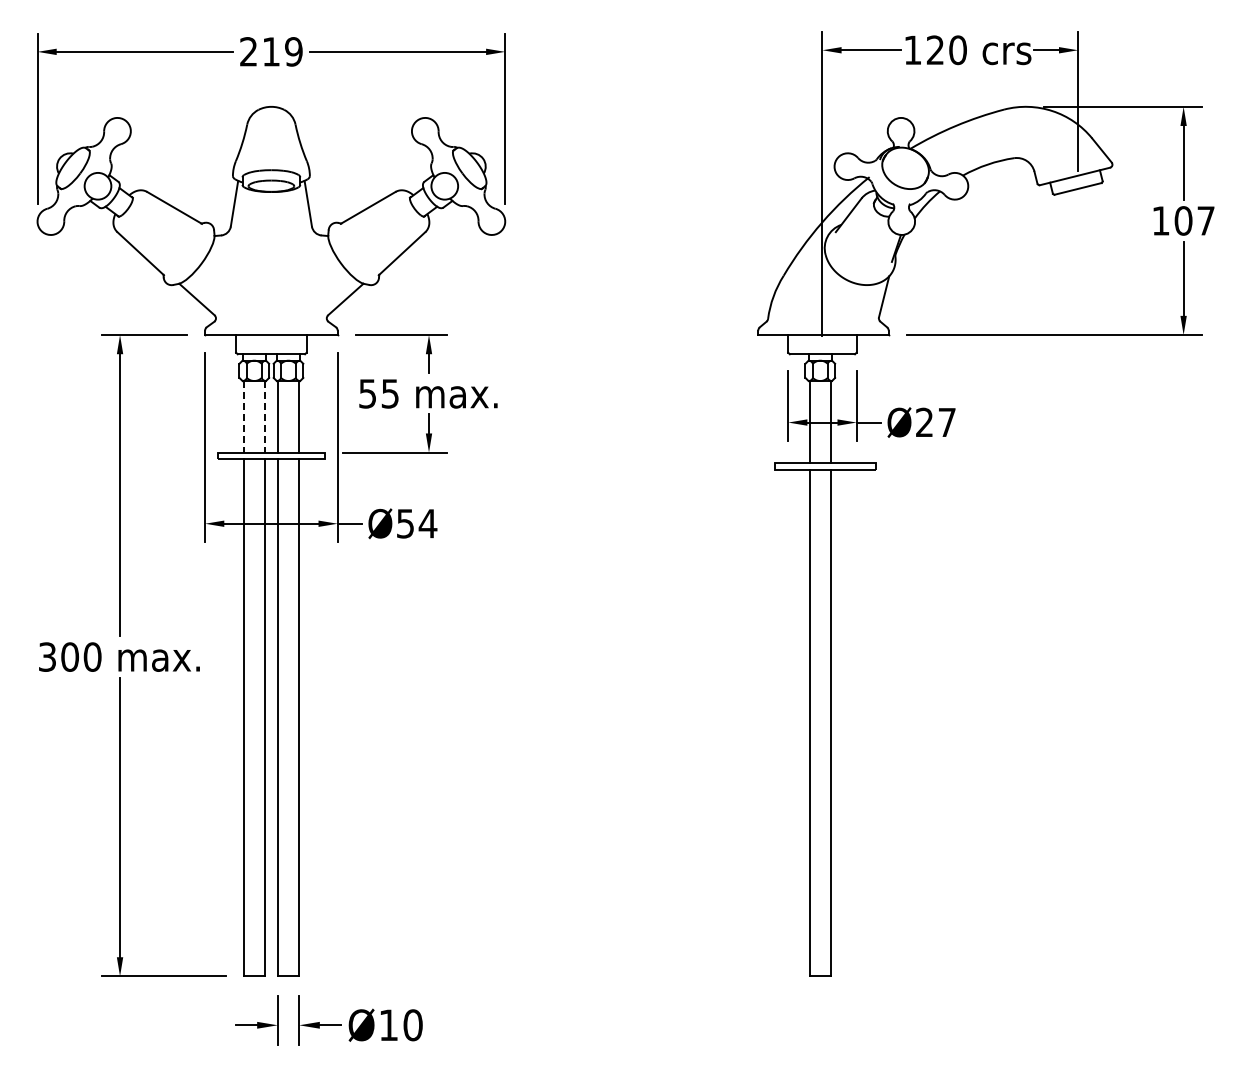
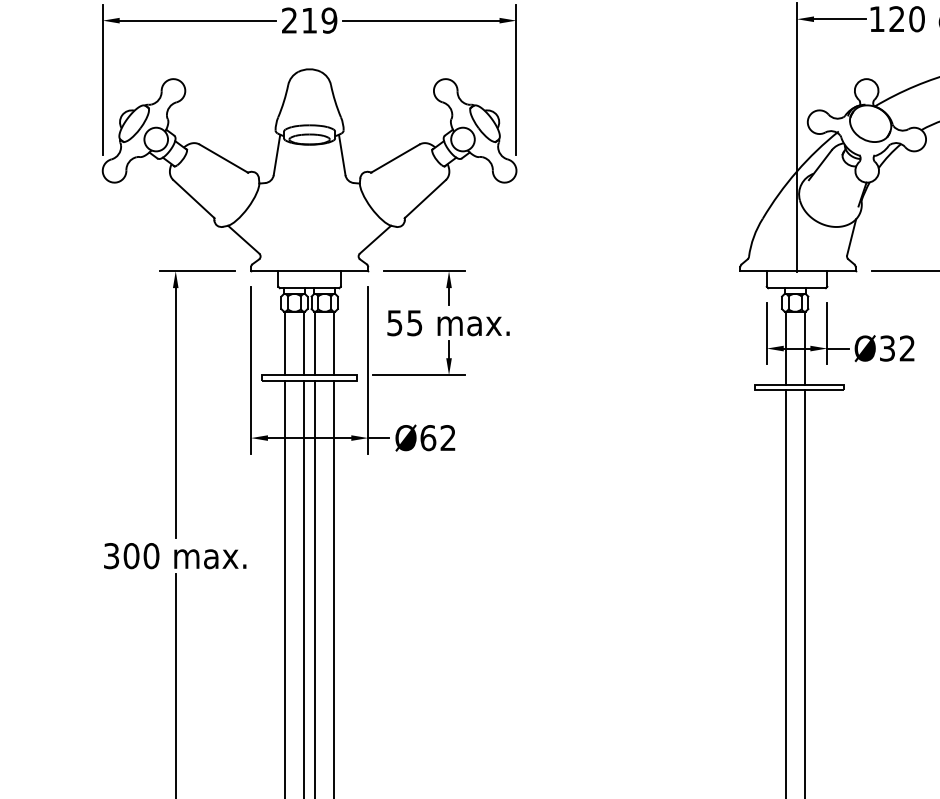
line: (243, 416) -> (284, 343), dashed -> solid
line: (265, 416) -> (304, 343), dashed -> solid
text: (935, 422) -> (897, 348), Ø27 -> Ø32
text: (416, 523) -> (437, 437), Ø54 -> Ø62

